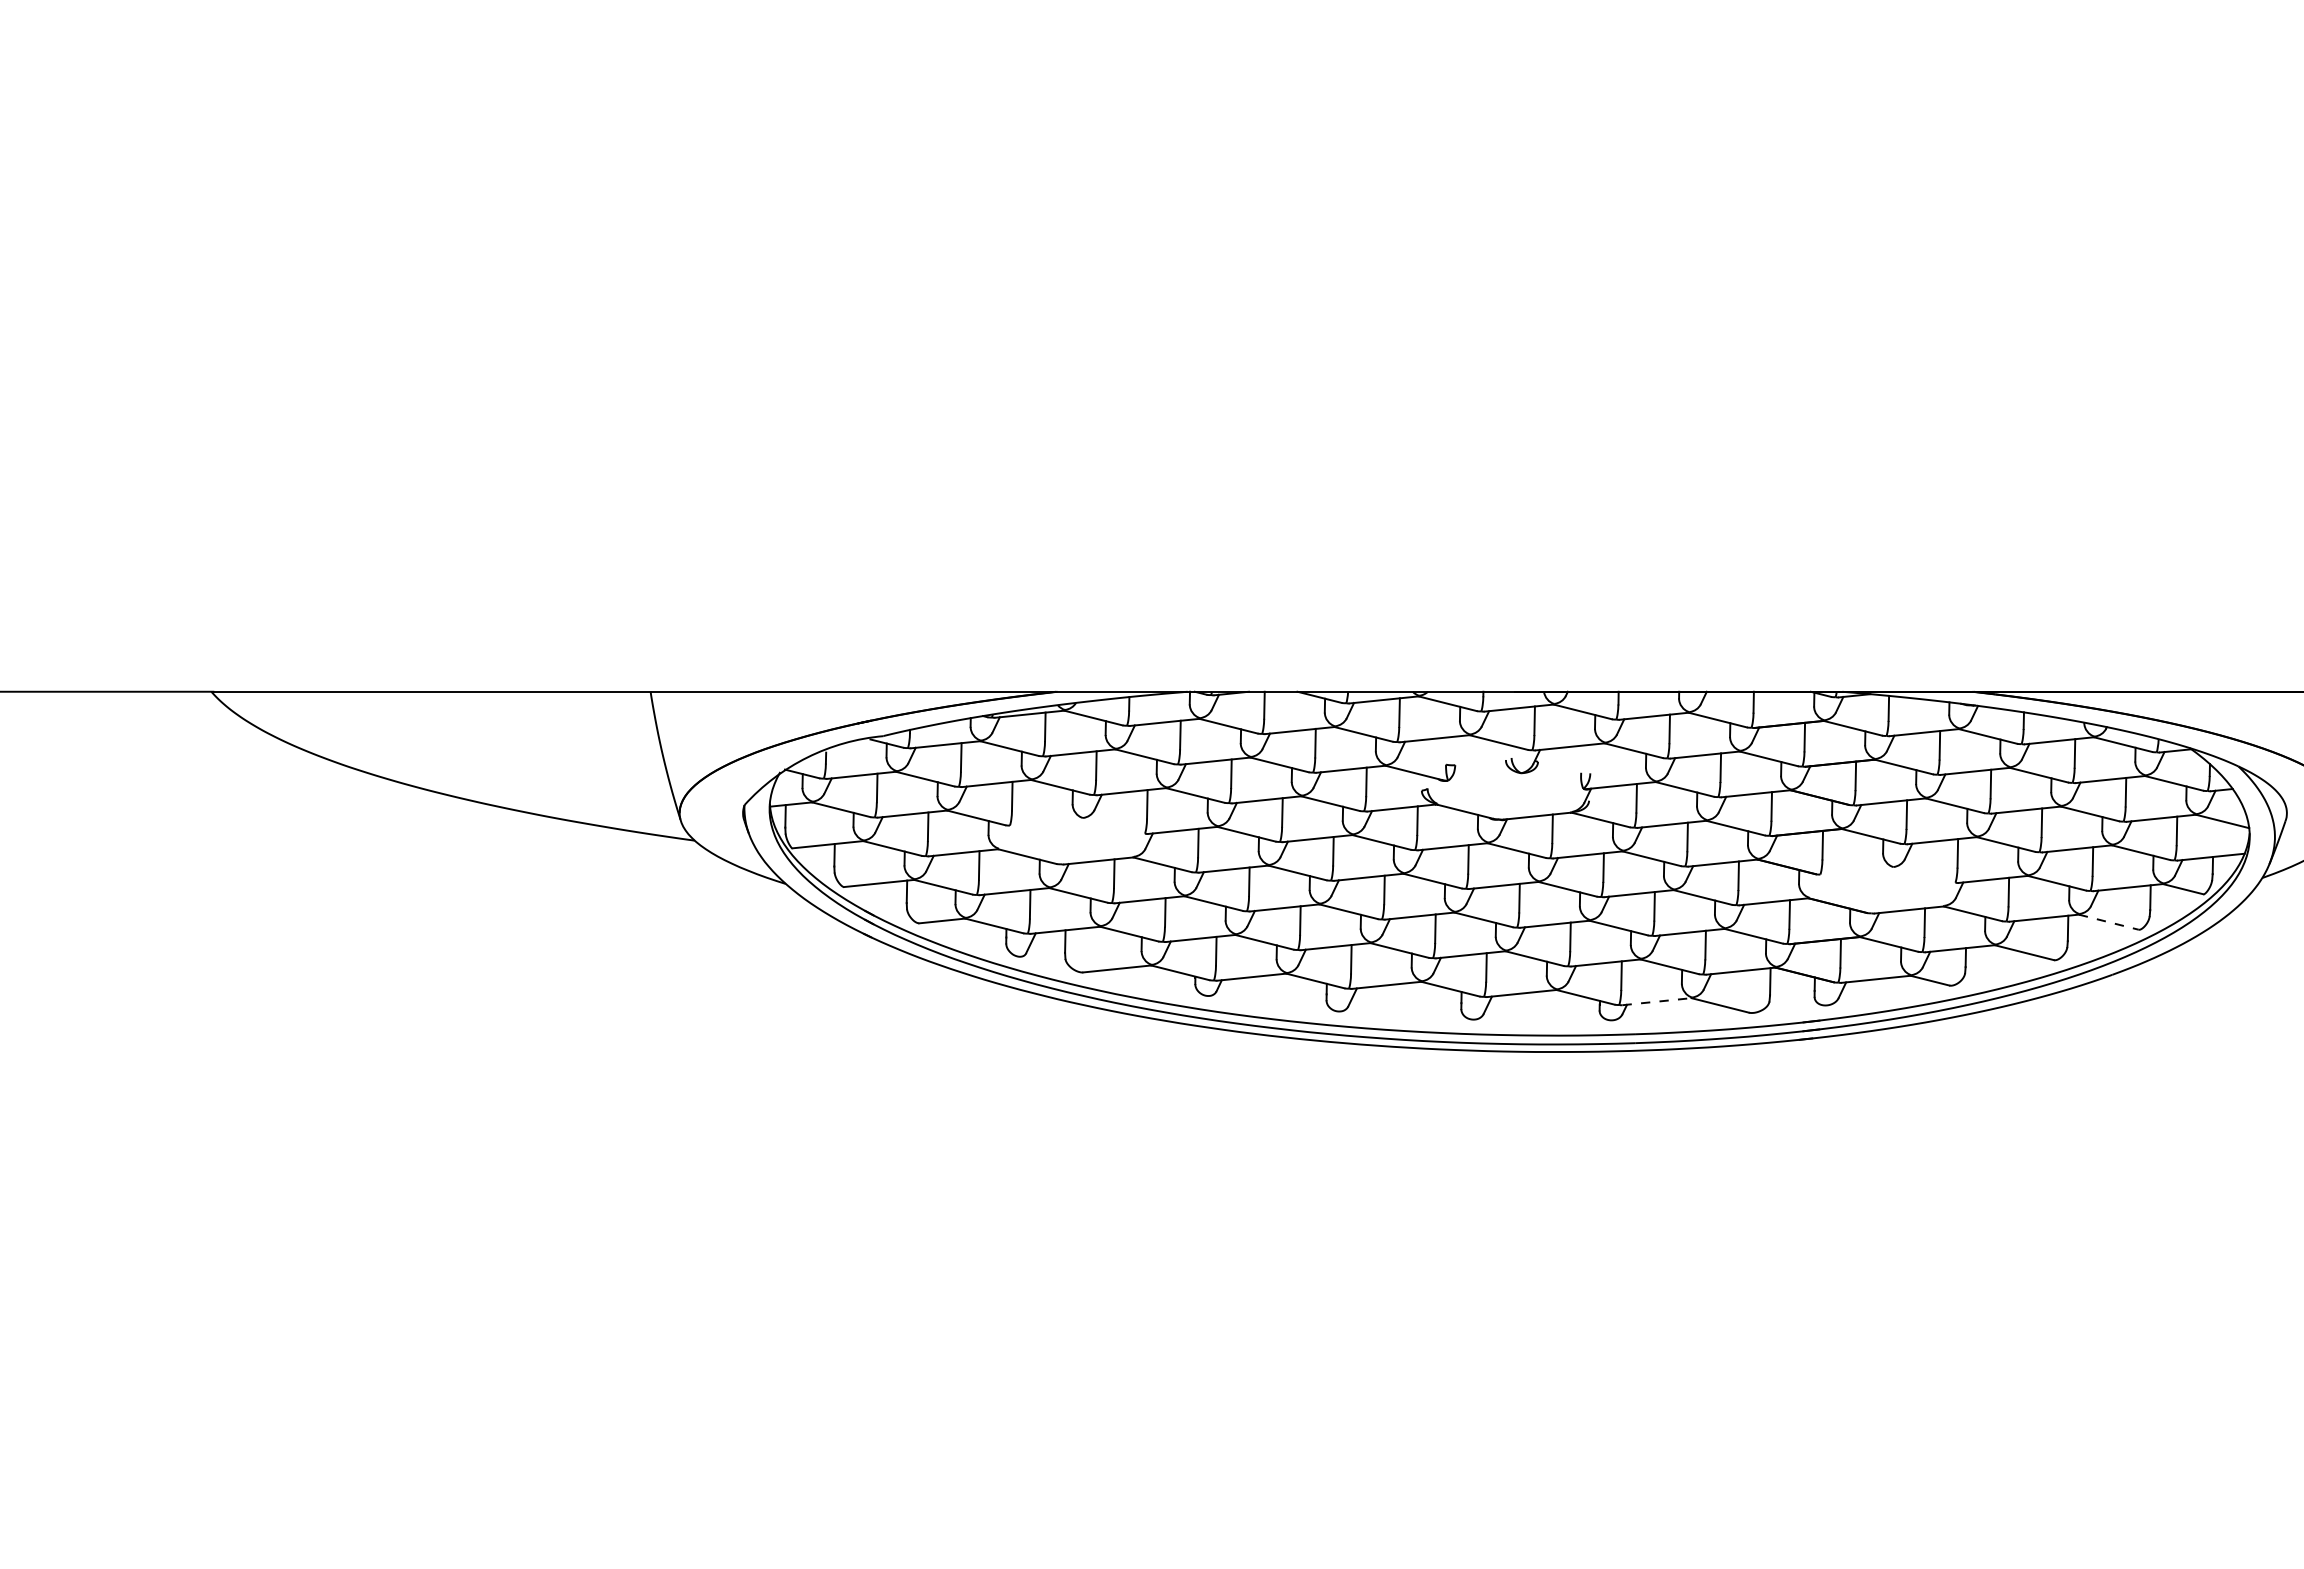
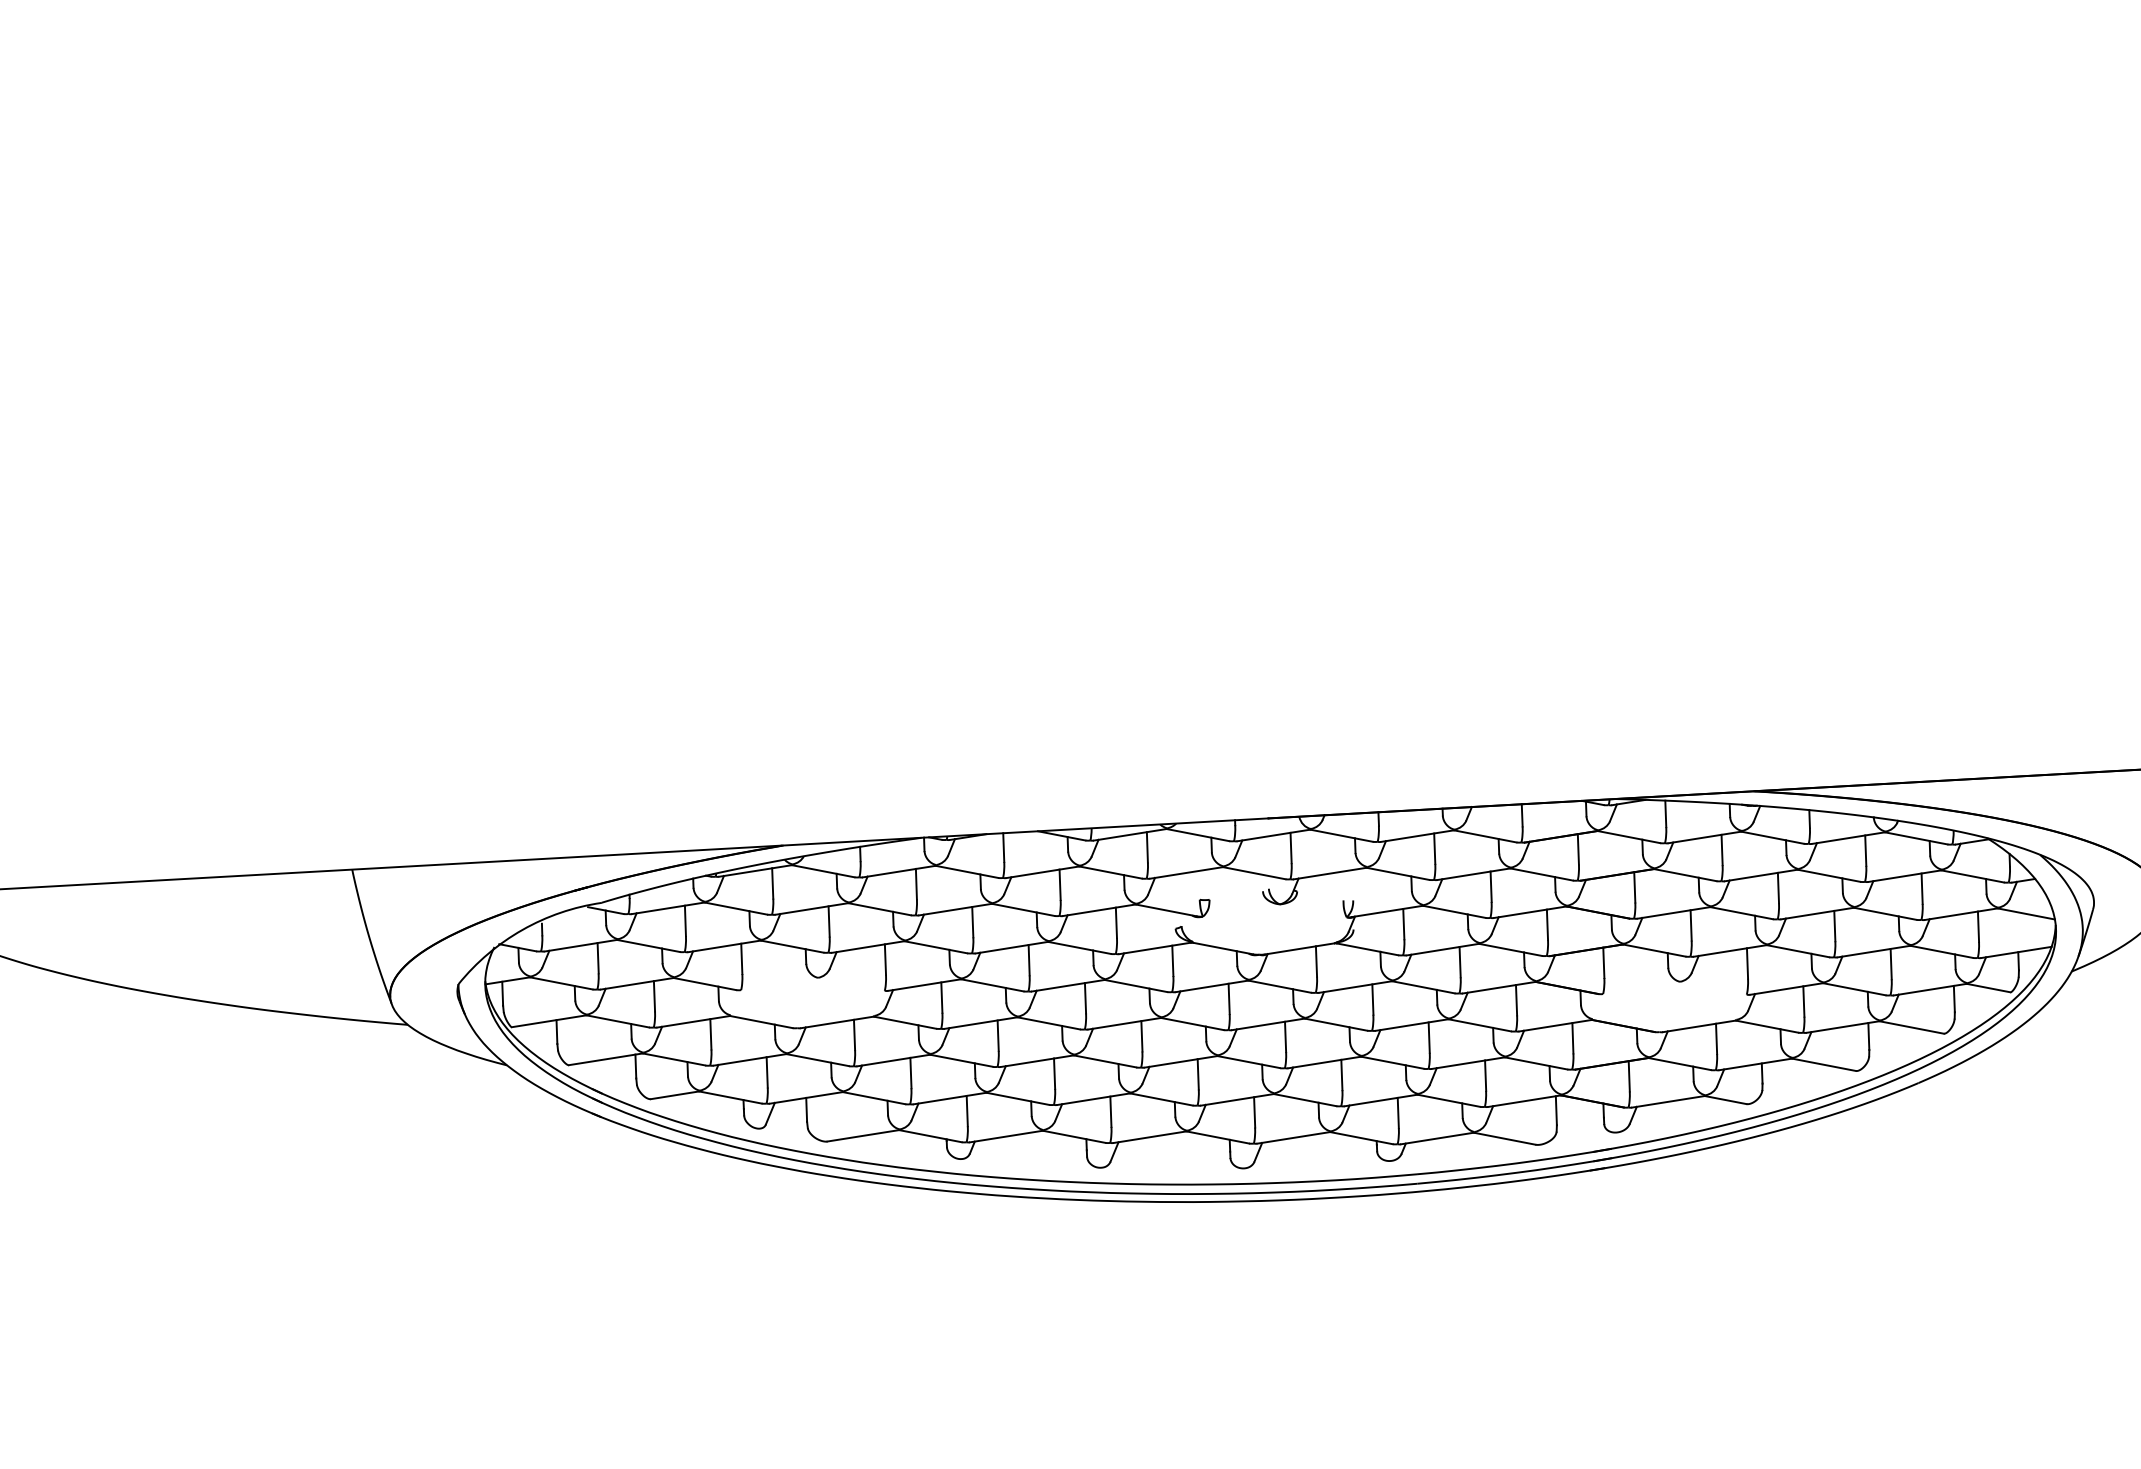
line: (2108, 922) -> (1911, 1027), dashed -> solid
line: (1657, 1001) -> (1437, 1138), dashed -> solid

